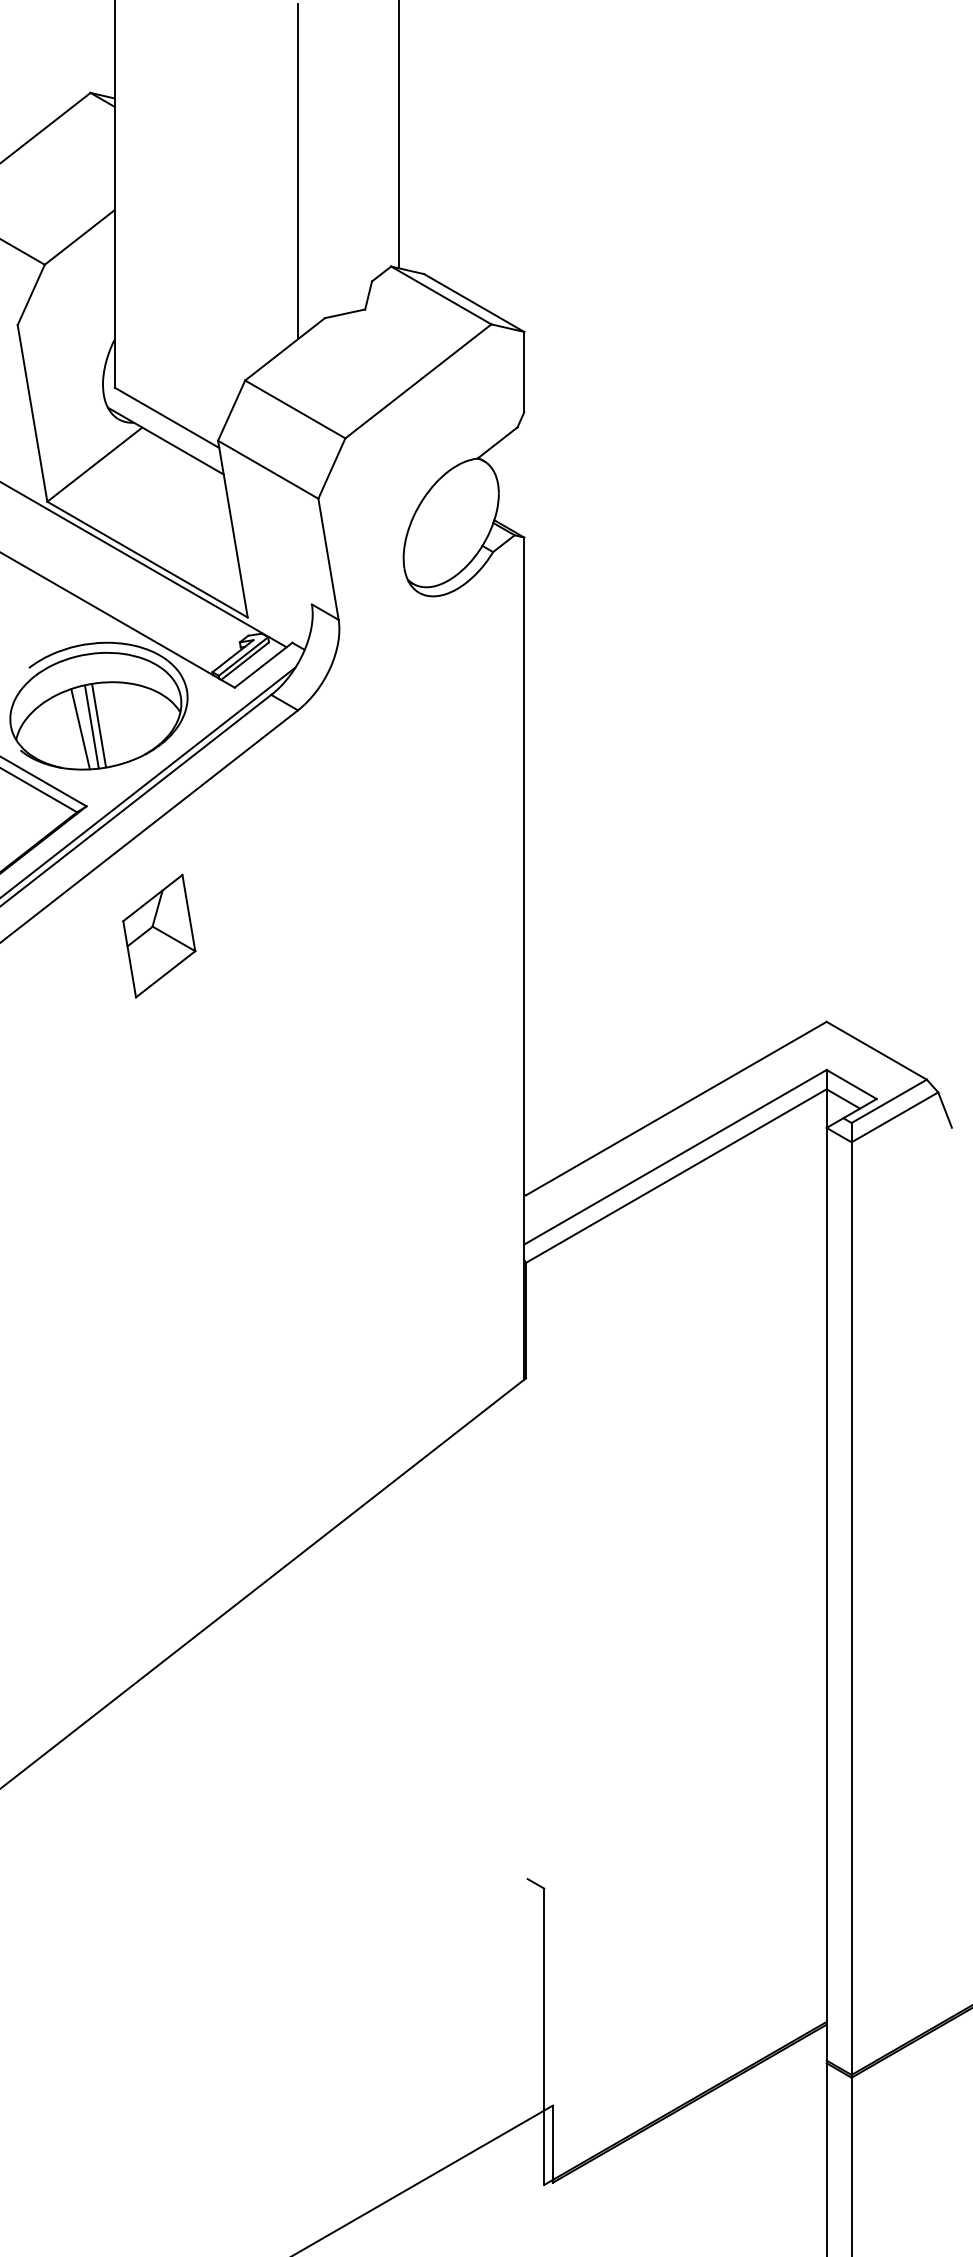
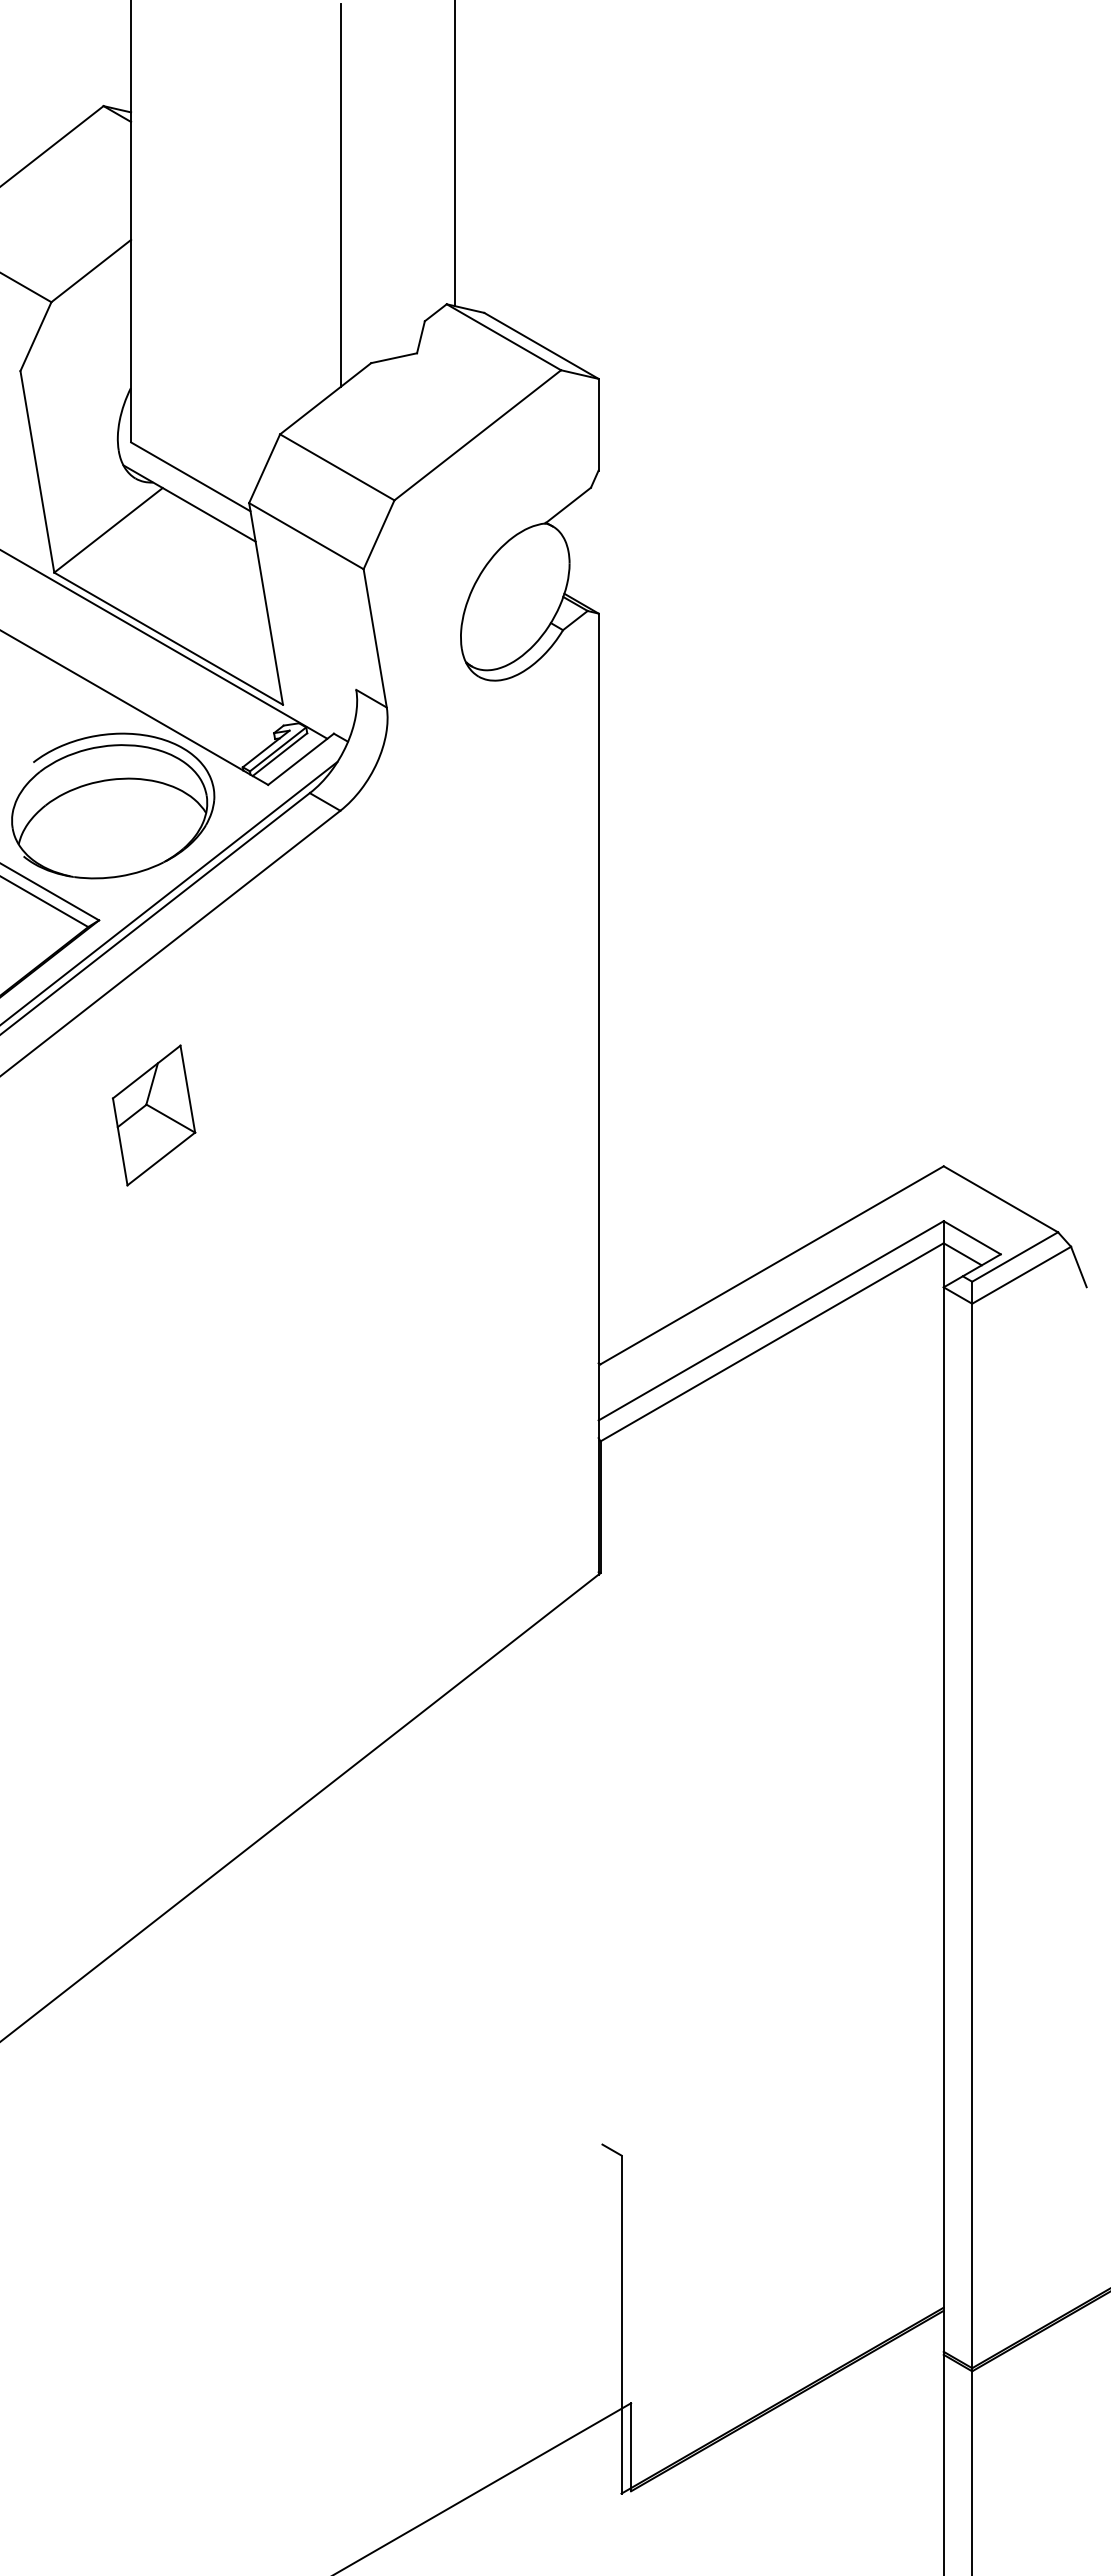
line: (99, 725) -> (113, 827), removed
line: (92, 726) -> (105, 829), removed
line: (79, 728) -> (91, 831), removed
part: (158, 936) -> (153, 1115), moved

